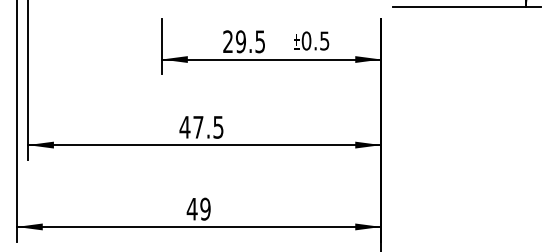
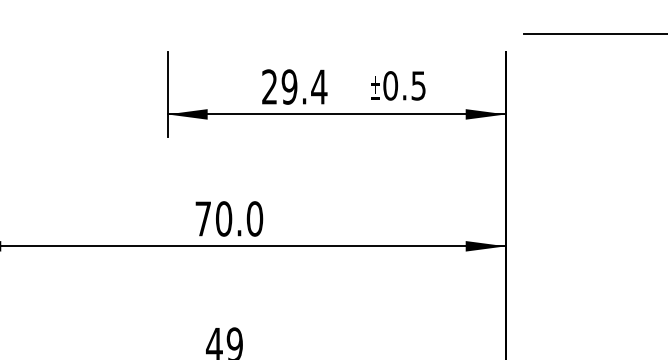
text: (260, 41) -> (319, 86), 29.5 -> 29.4
text: (201, 126) -> (228, 217), 47.5 -> 70.0

